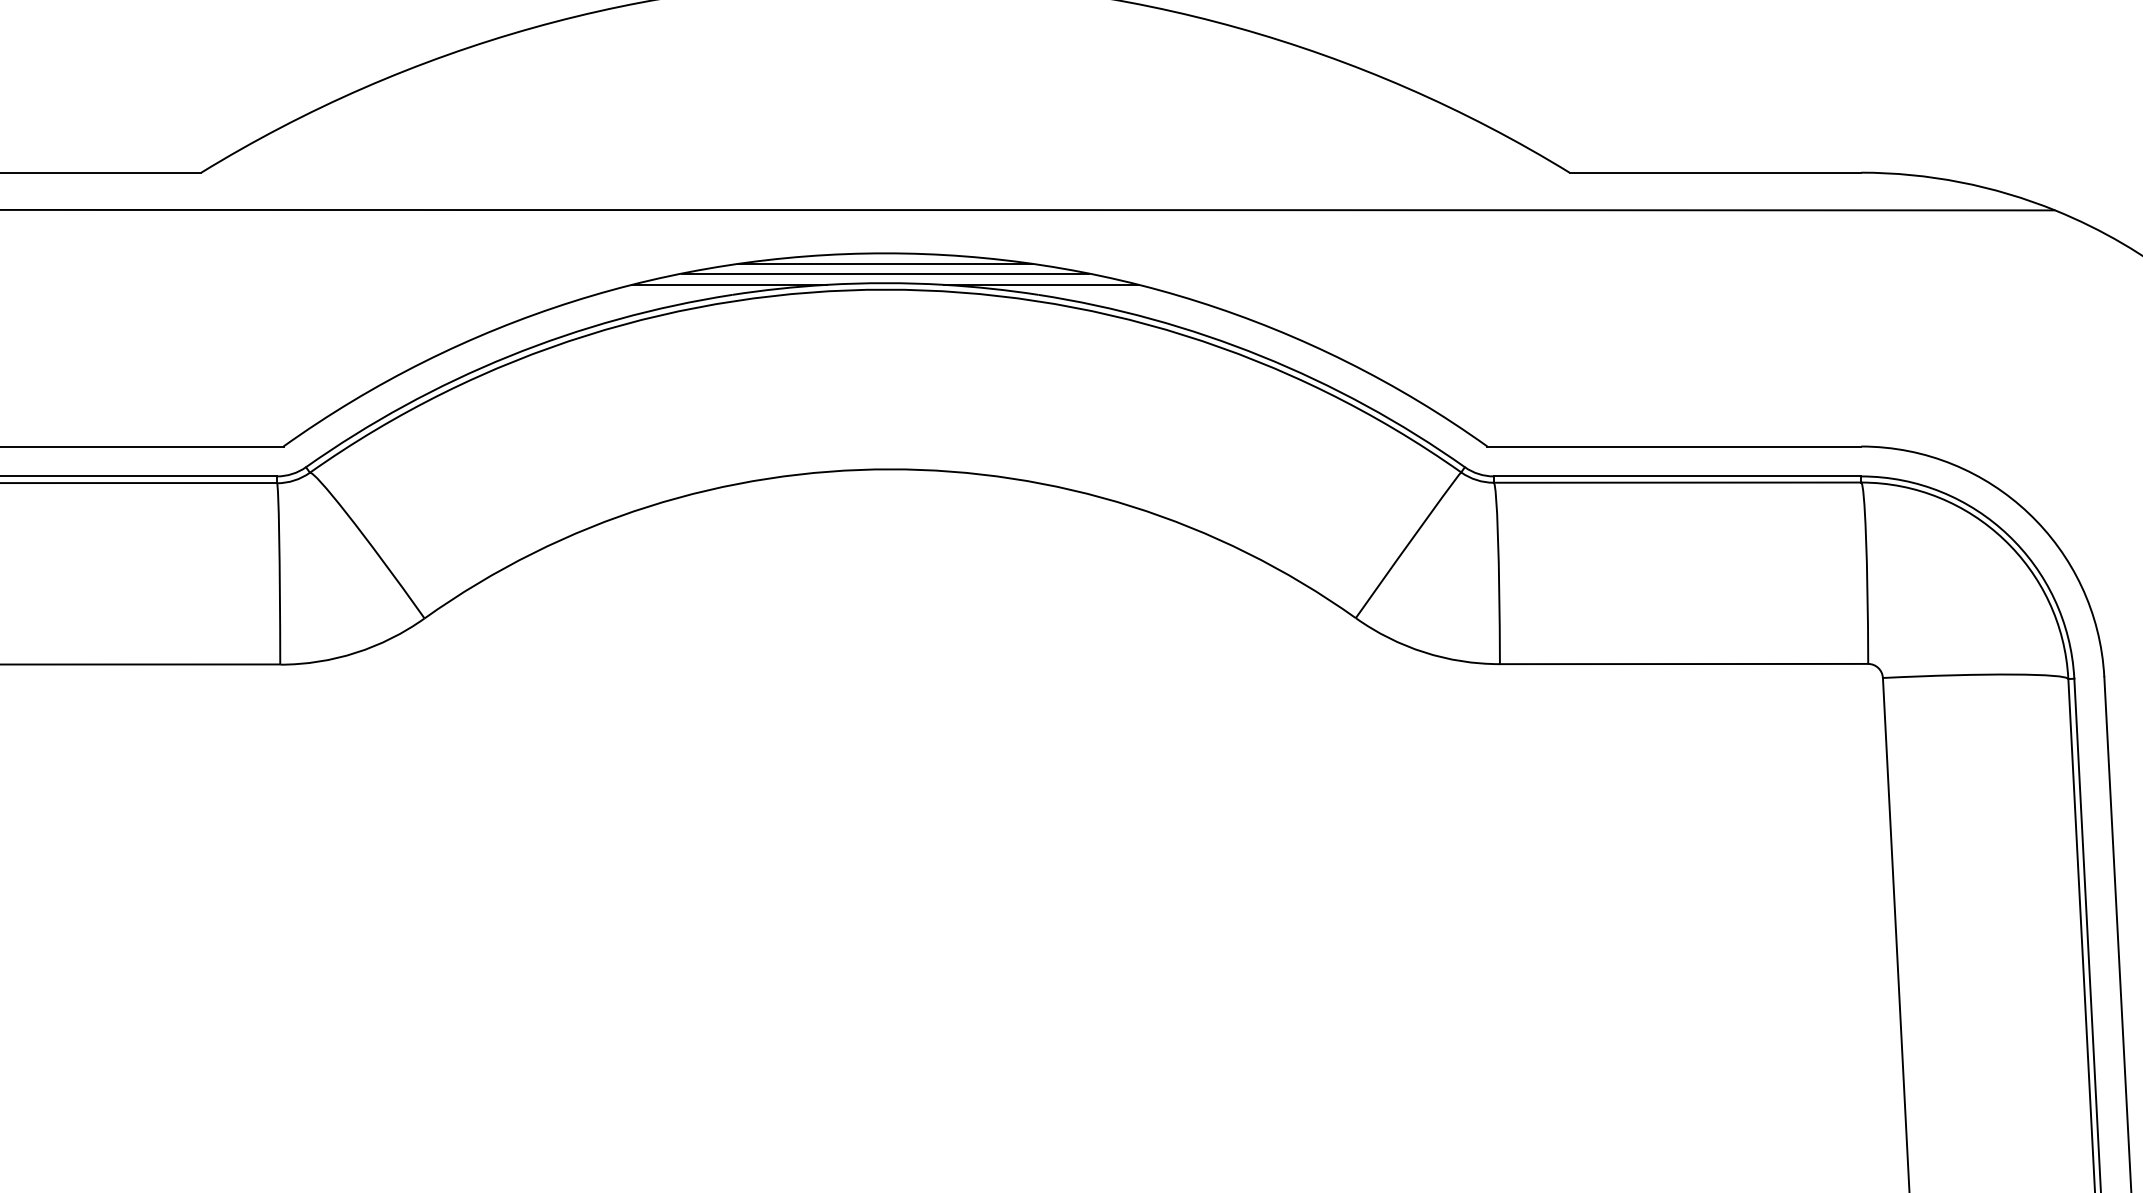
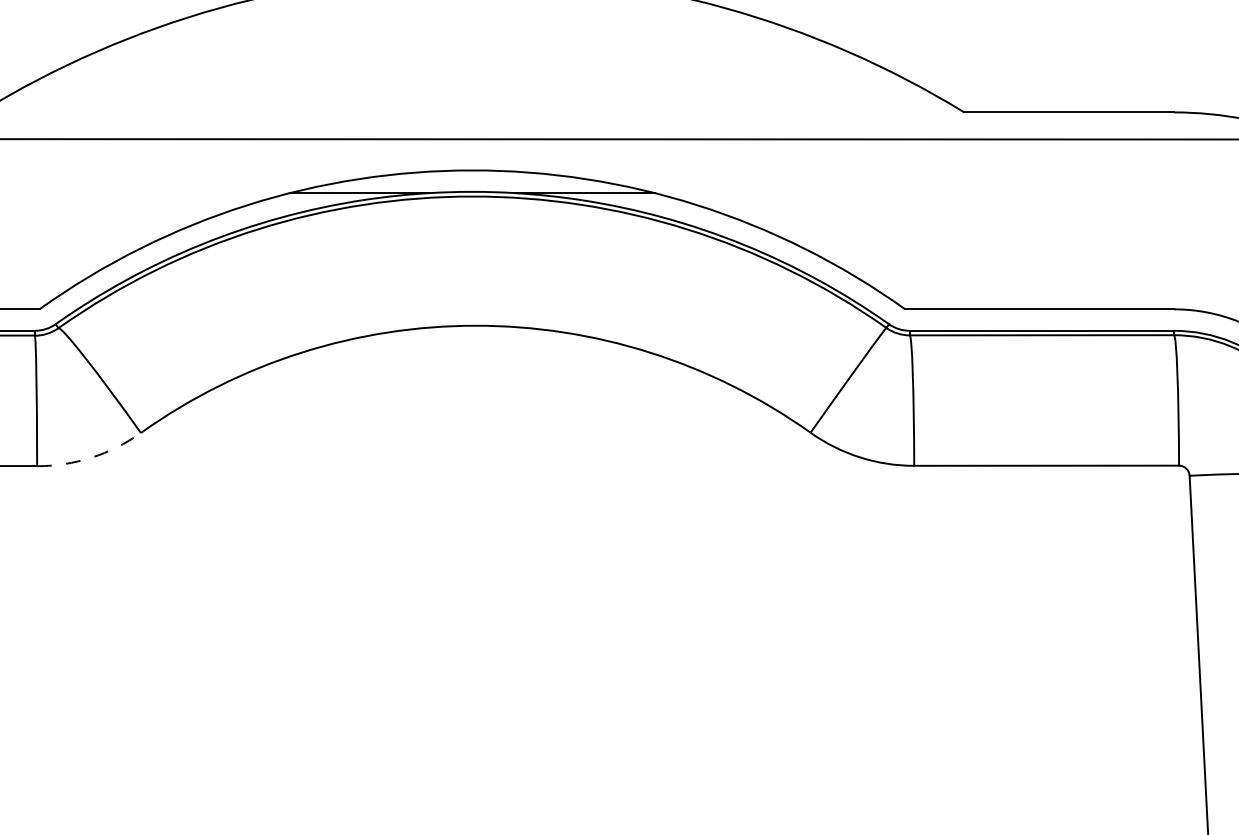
line: (885, 263) -> (472, 177), removed
line: (885, 273) -> (472, 184), removed
arc: (356, 652) -> (91, 457), solid -> dashed

